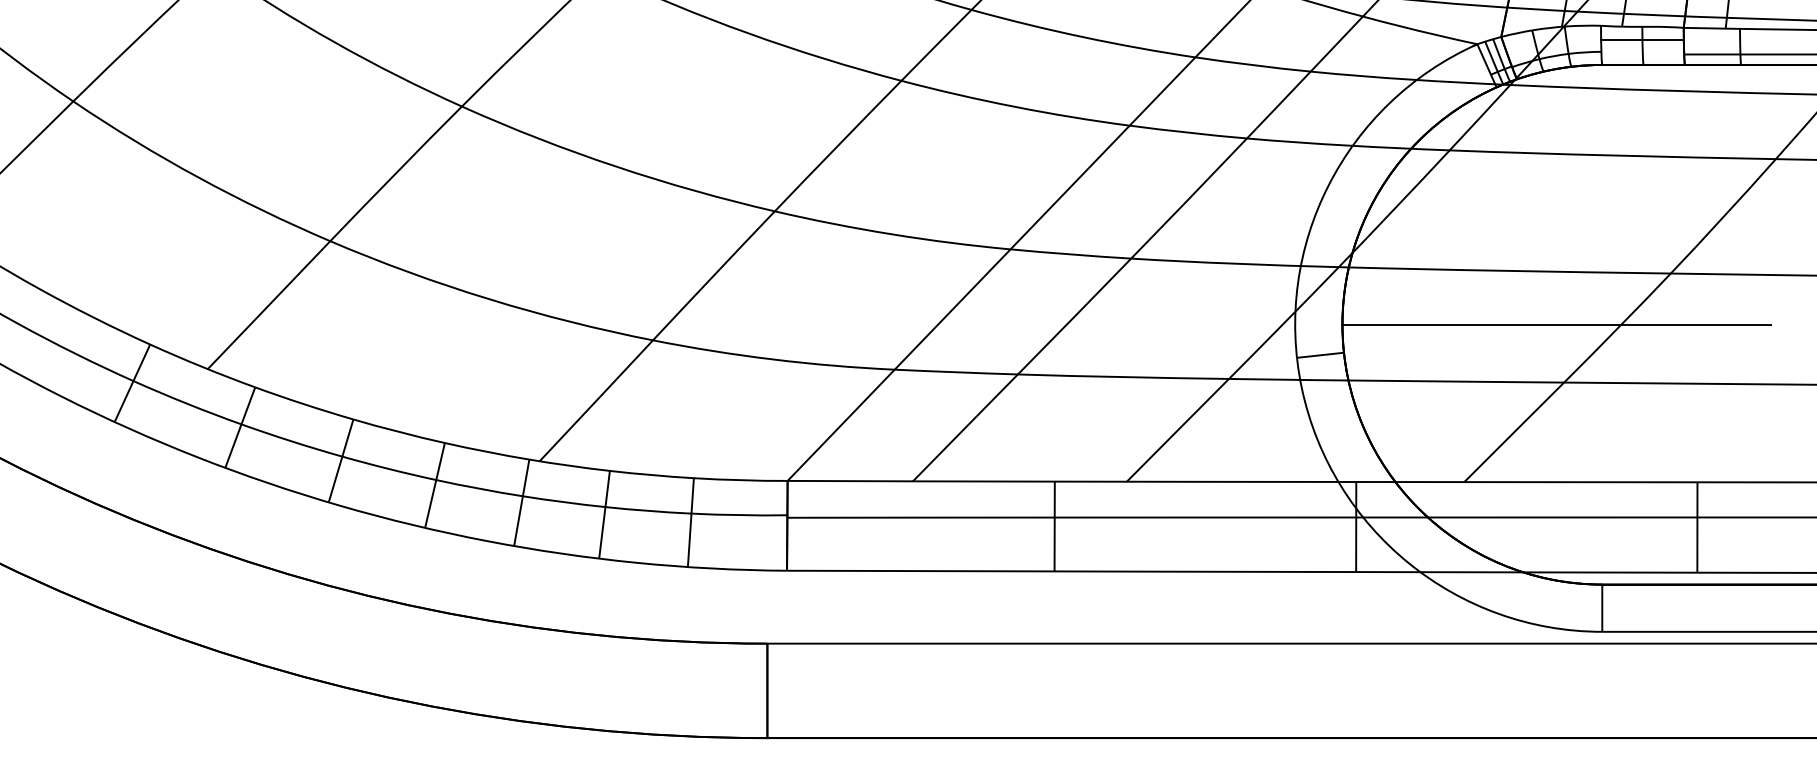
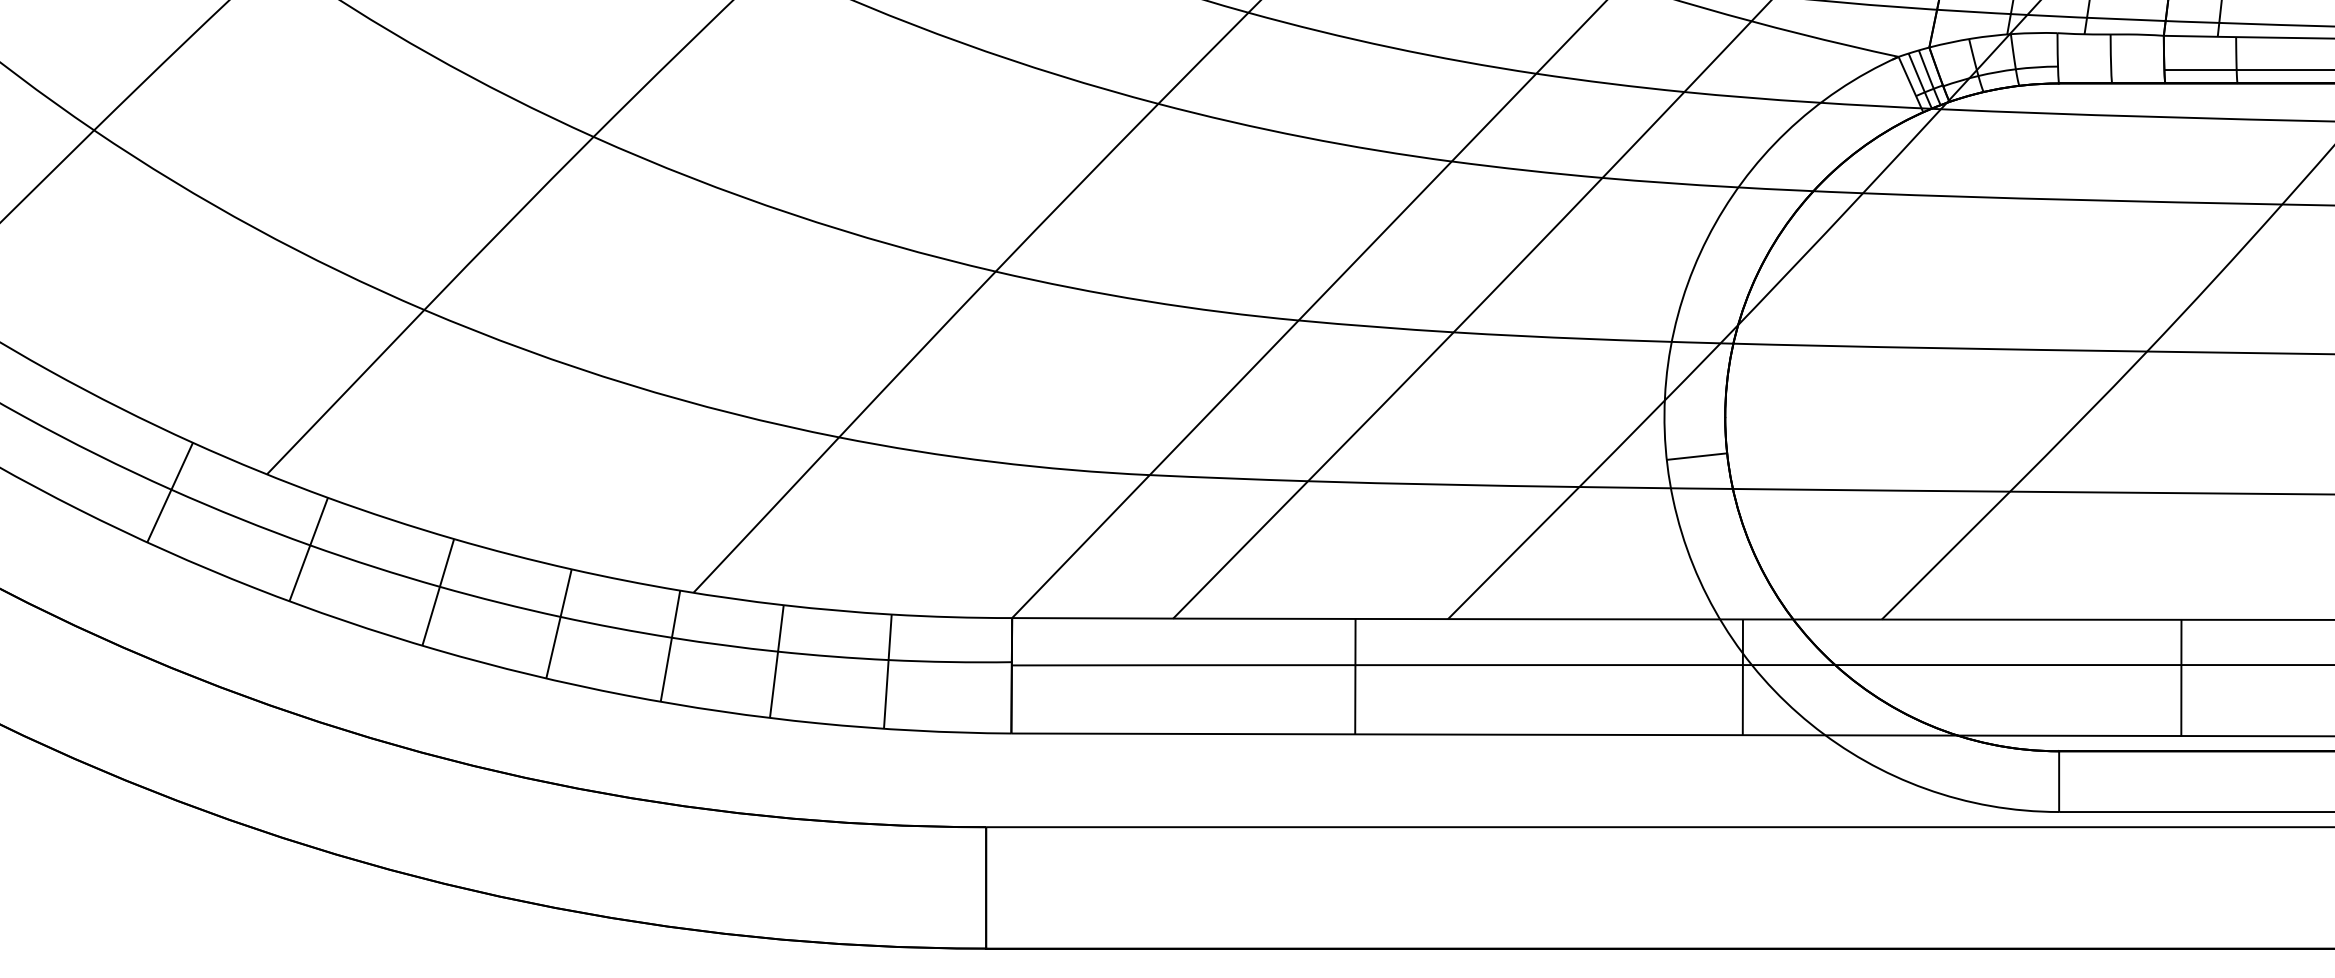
line: (1642, 39) -> (2110, 50), removed
line: (1556, 324) -> (2000, 417), removed

